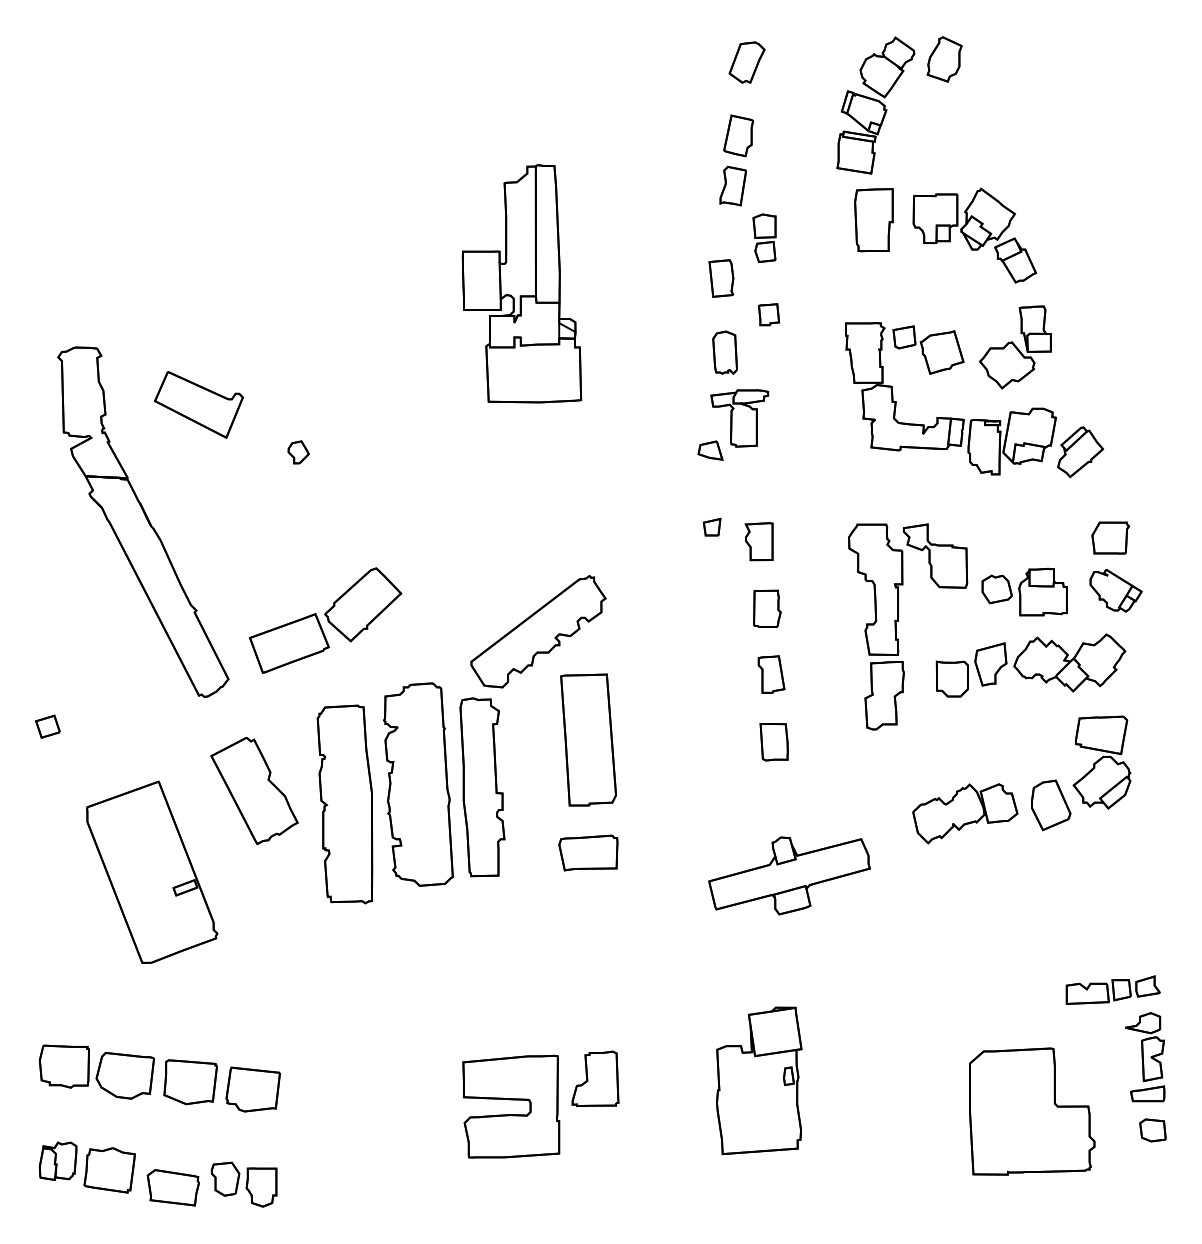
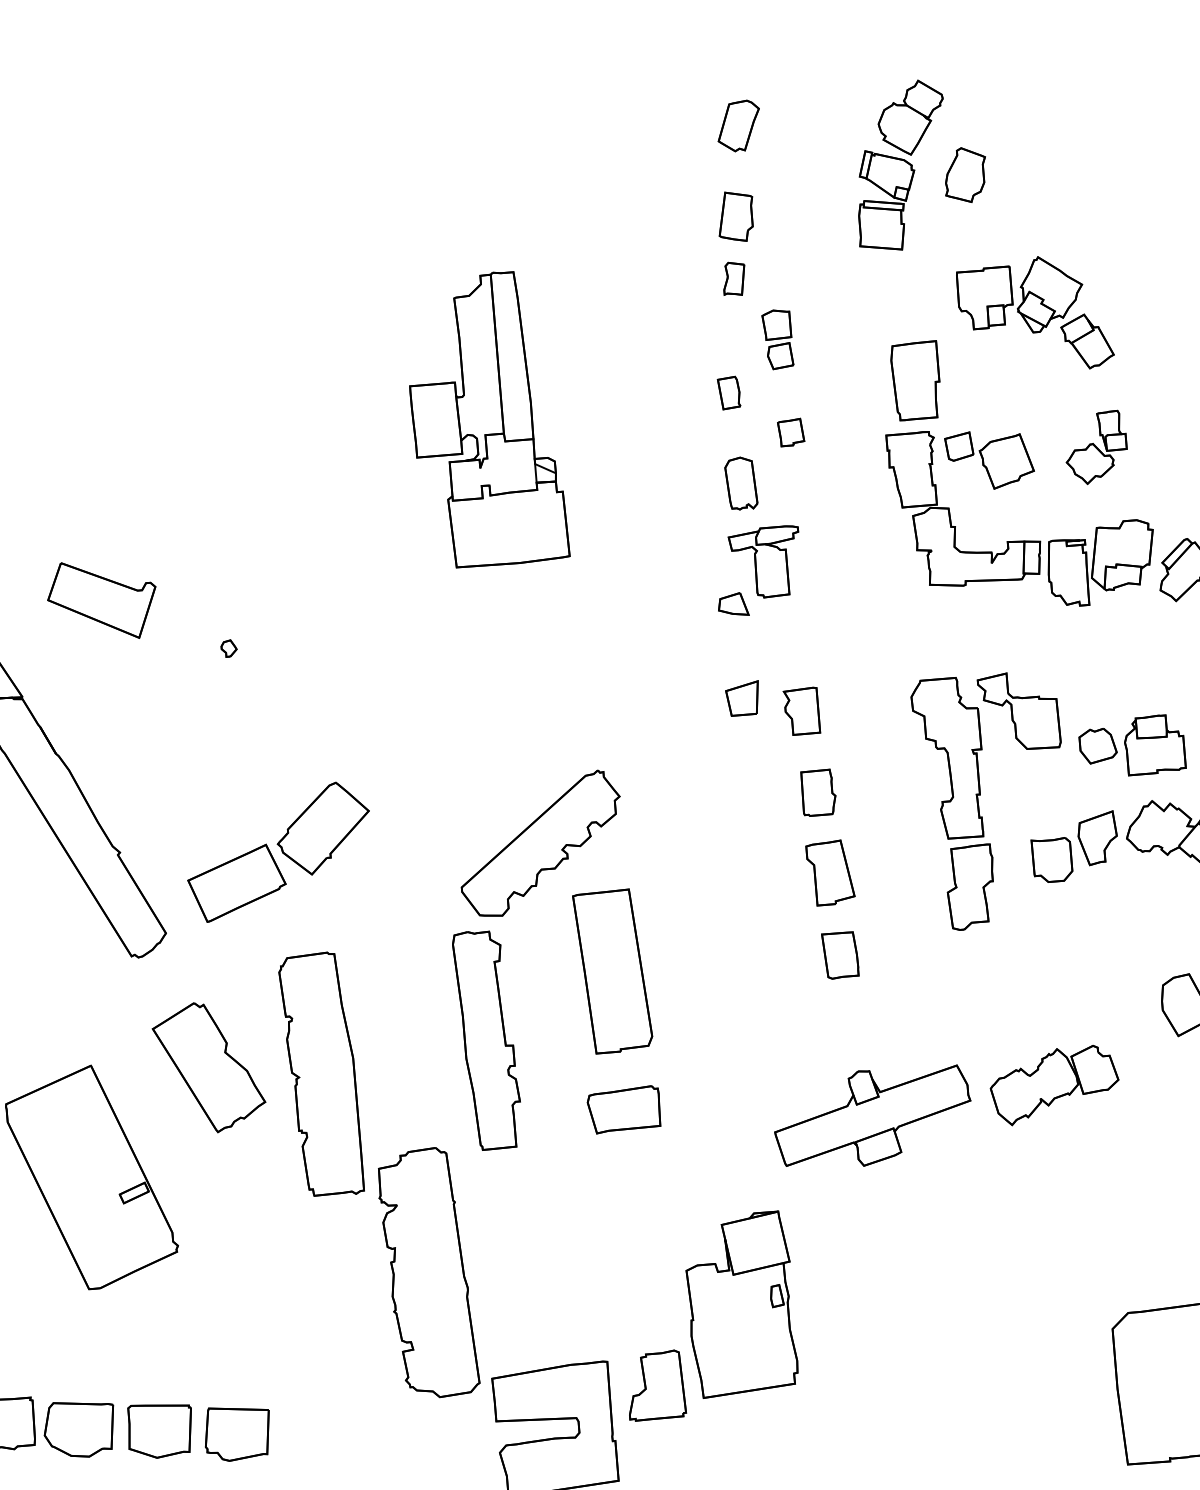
part: (944, 59) -> (965, 175), moved
part: (732, 186) -> (733, 279), size x0.7
part: (873, 220) -> (915, 381), moved
part: (721, 278) -> (729, 393), size x0.7
part: (1015, 347) -> (1096, 447), size x0.7
part: (298, 452) -> (228, 648), size x0.6
part: (711, 526) -> (742, 697), size x1.6
part: (771, 674) -> (830, 872), size x1.4
part: (418, 784) -> (428, 1273), moved
part: (965, 813) -> (1054, 1084), moved
part: (759, 1080) -> (741, 1304), moved

